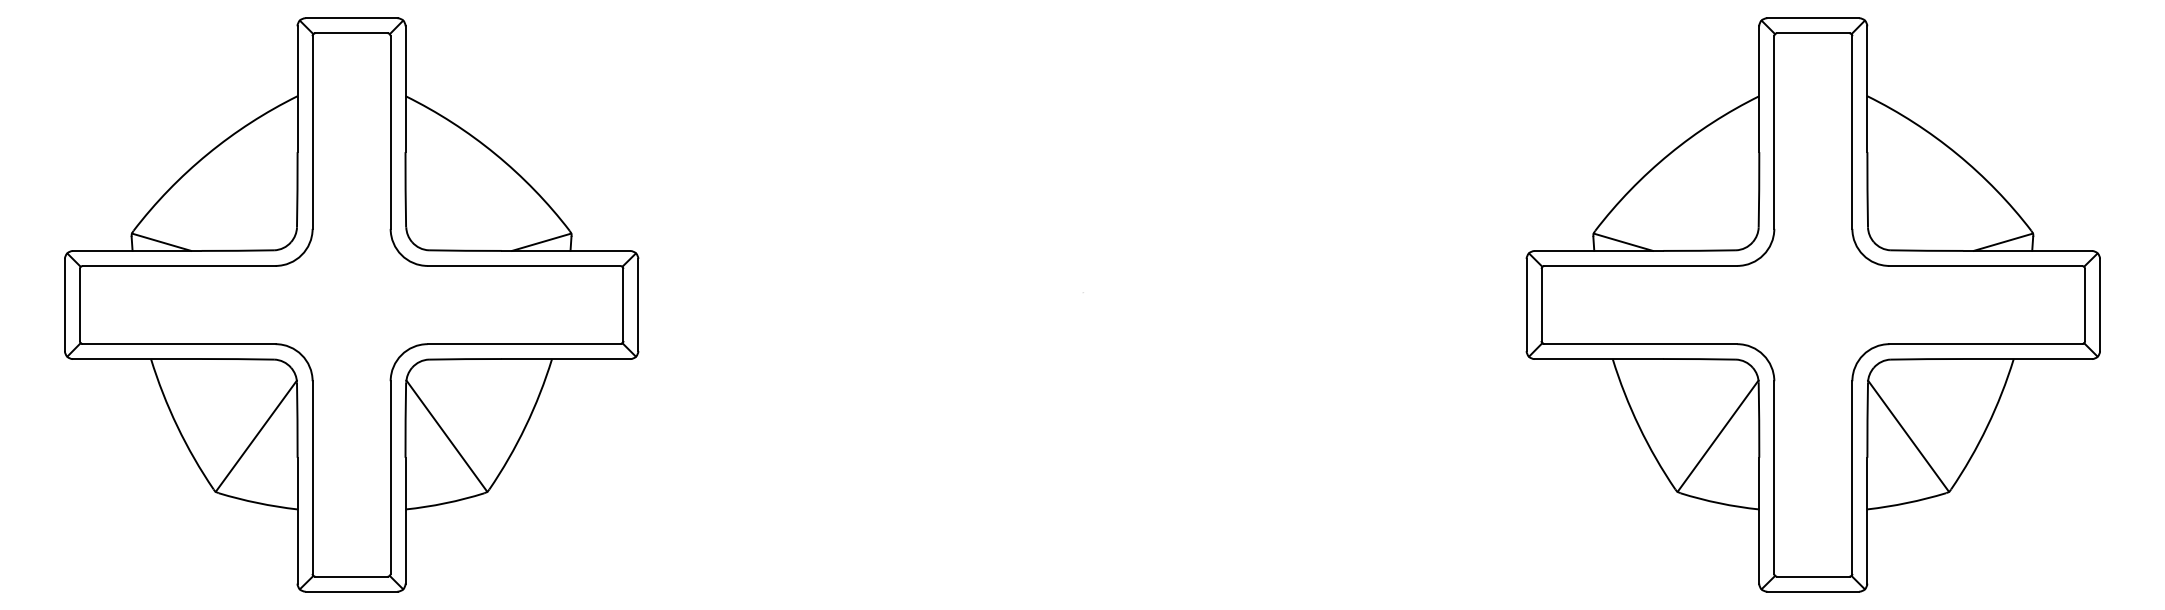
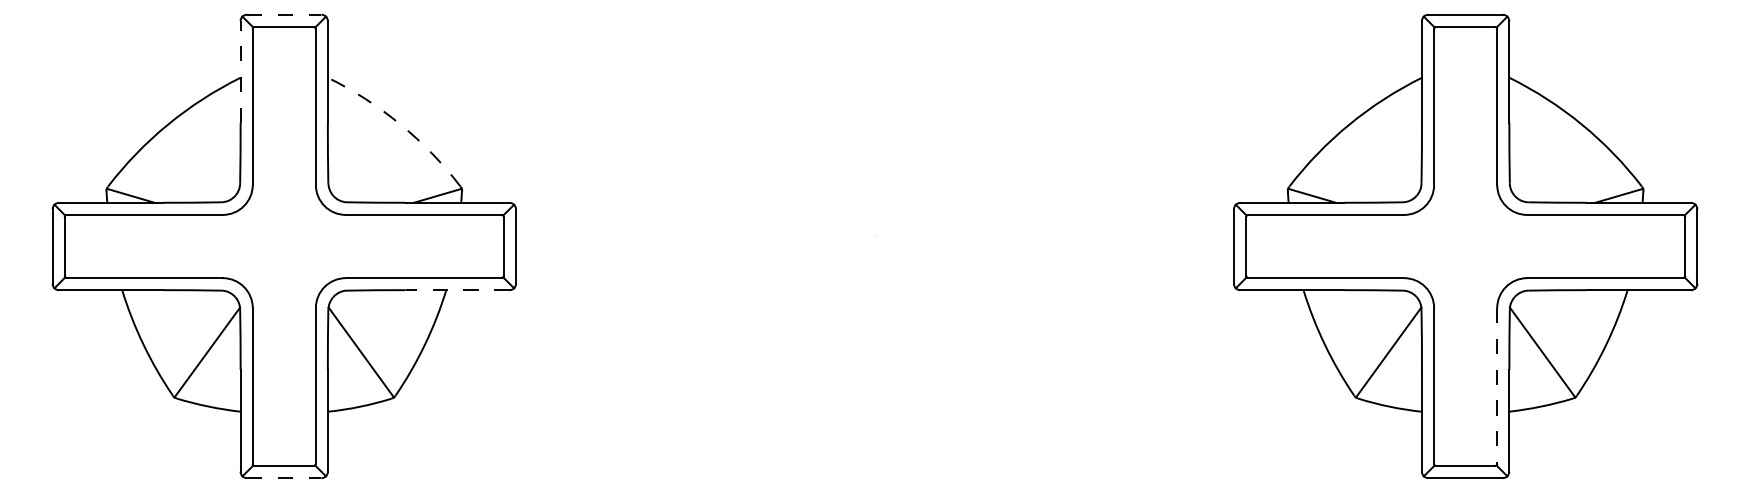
line: (351, 18) -> (284, 14), solid -> dashed
line: (297, 89) -> (240, 72), solid -> dashed
arc: (495, 154) -> (400, 124), solid -> dashed
line: (565, 359) -> (457, 290), solid -> dashed
line: (1852, 477) -> (1497, 385), solid -> dashed
line: (351, 591) -> (284, 478), solid -> dashed

